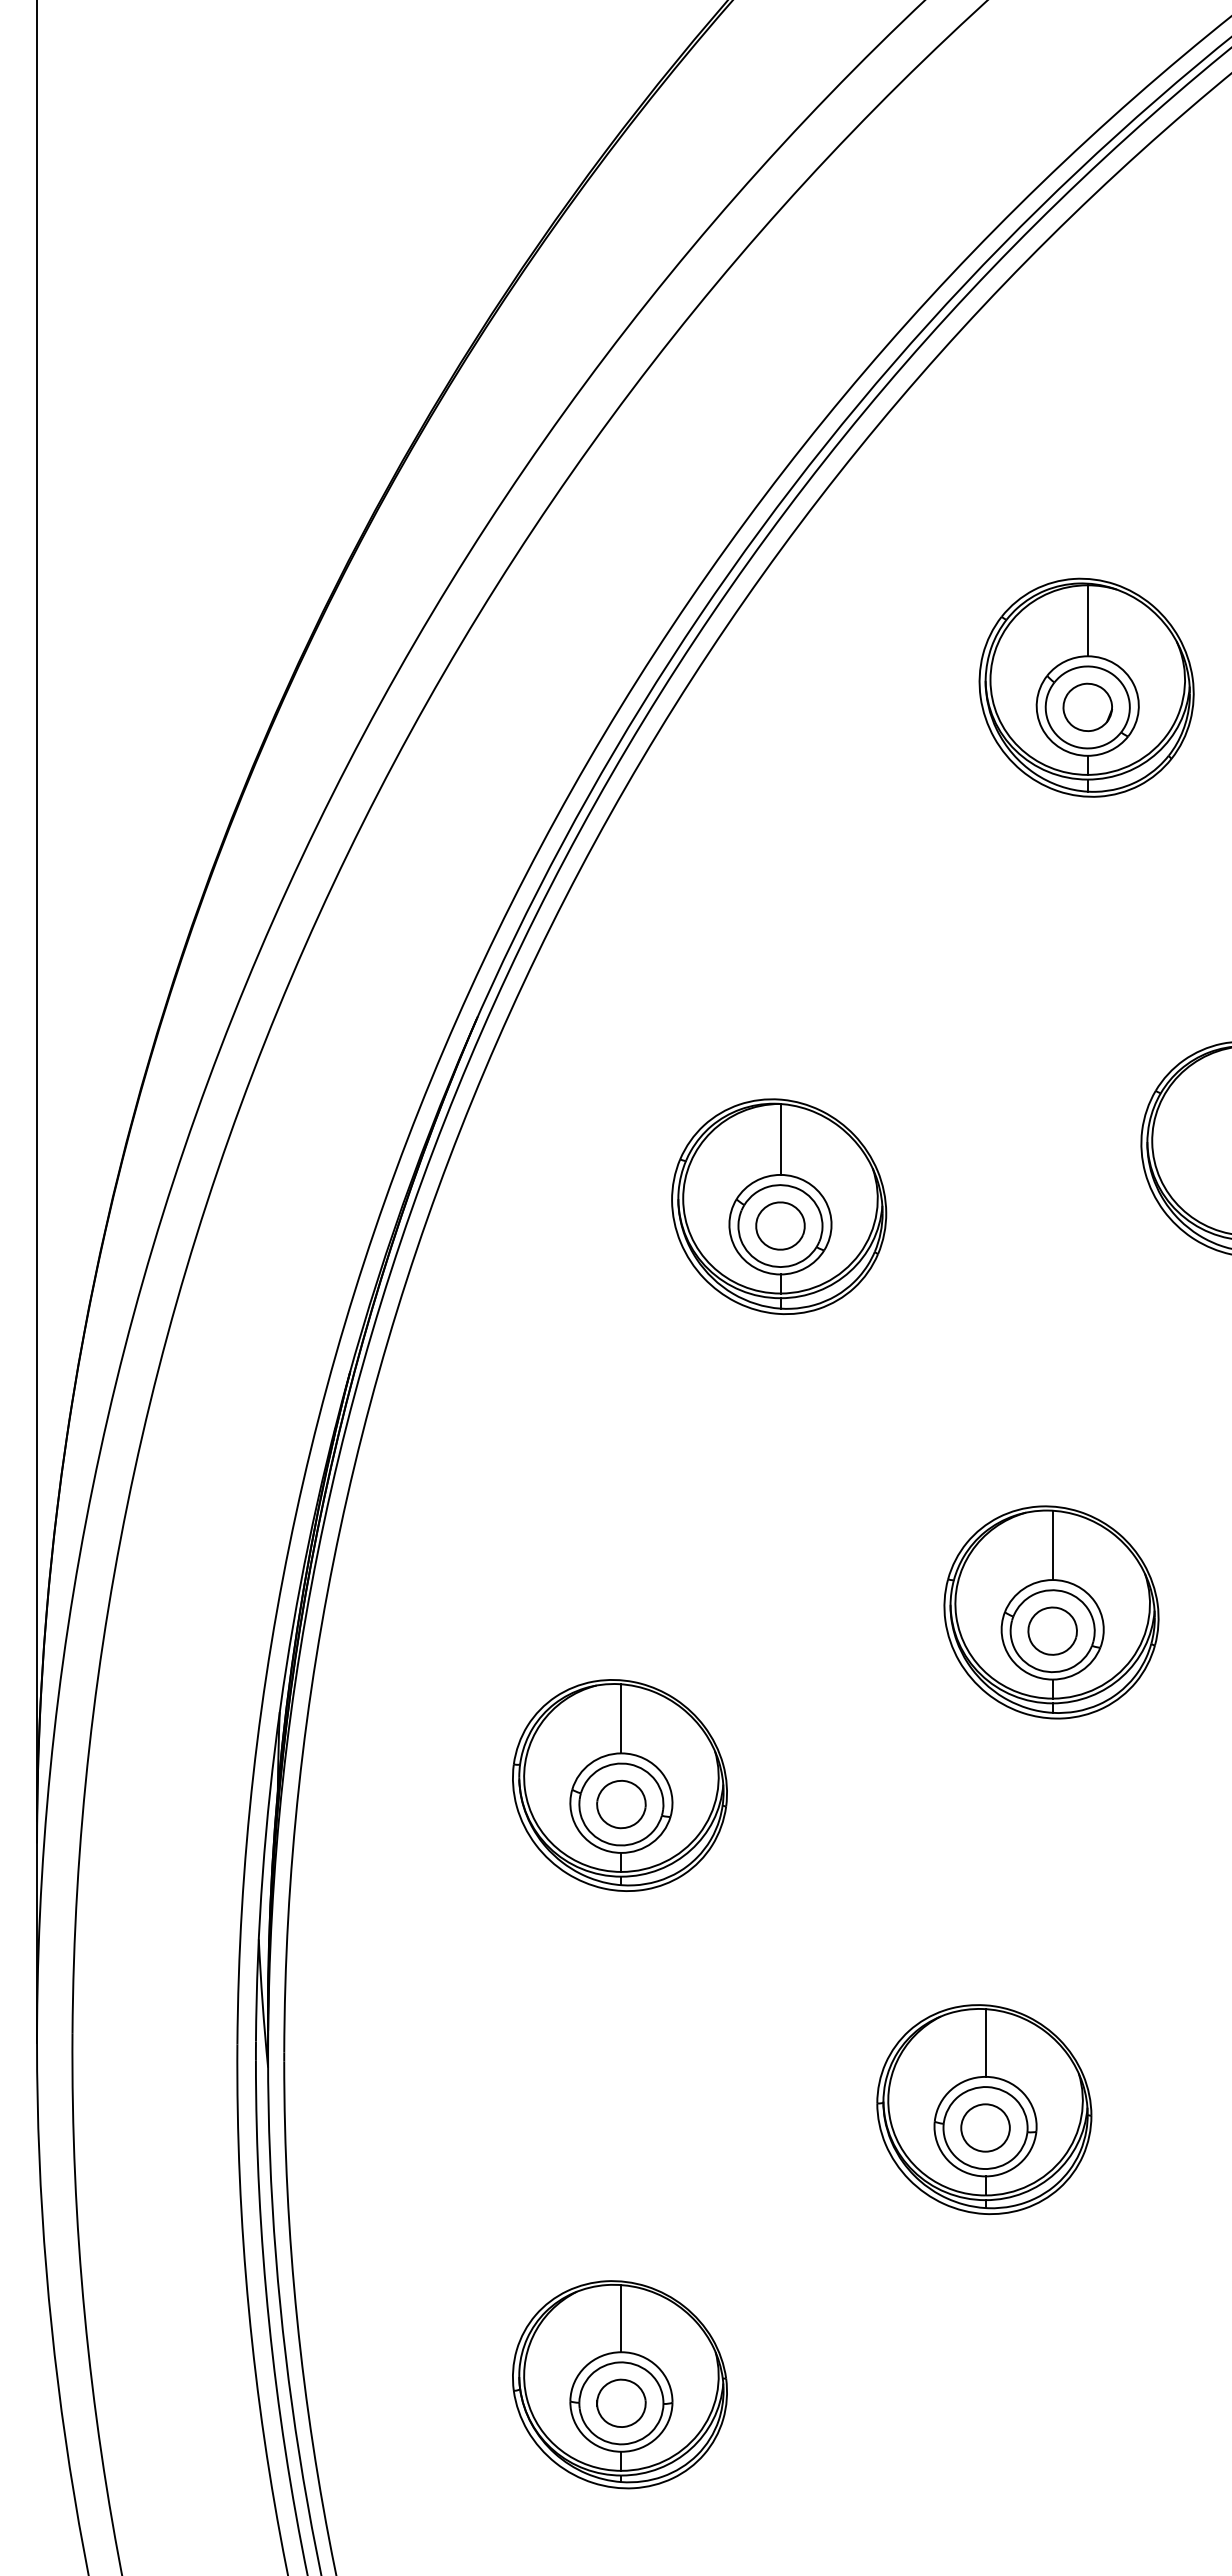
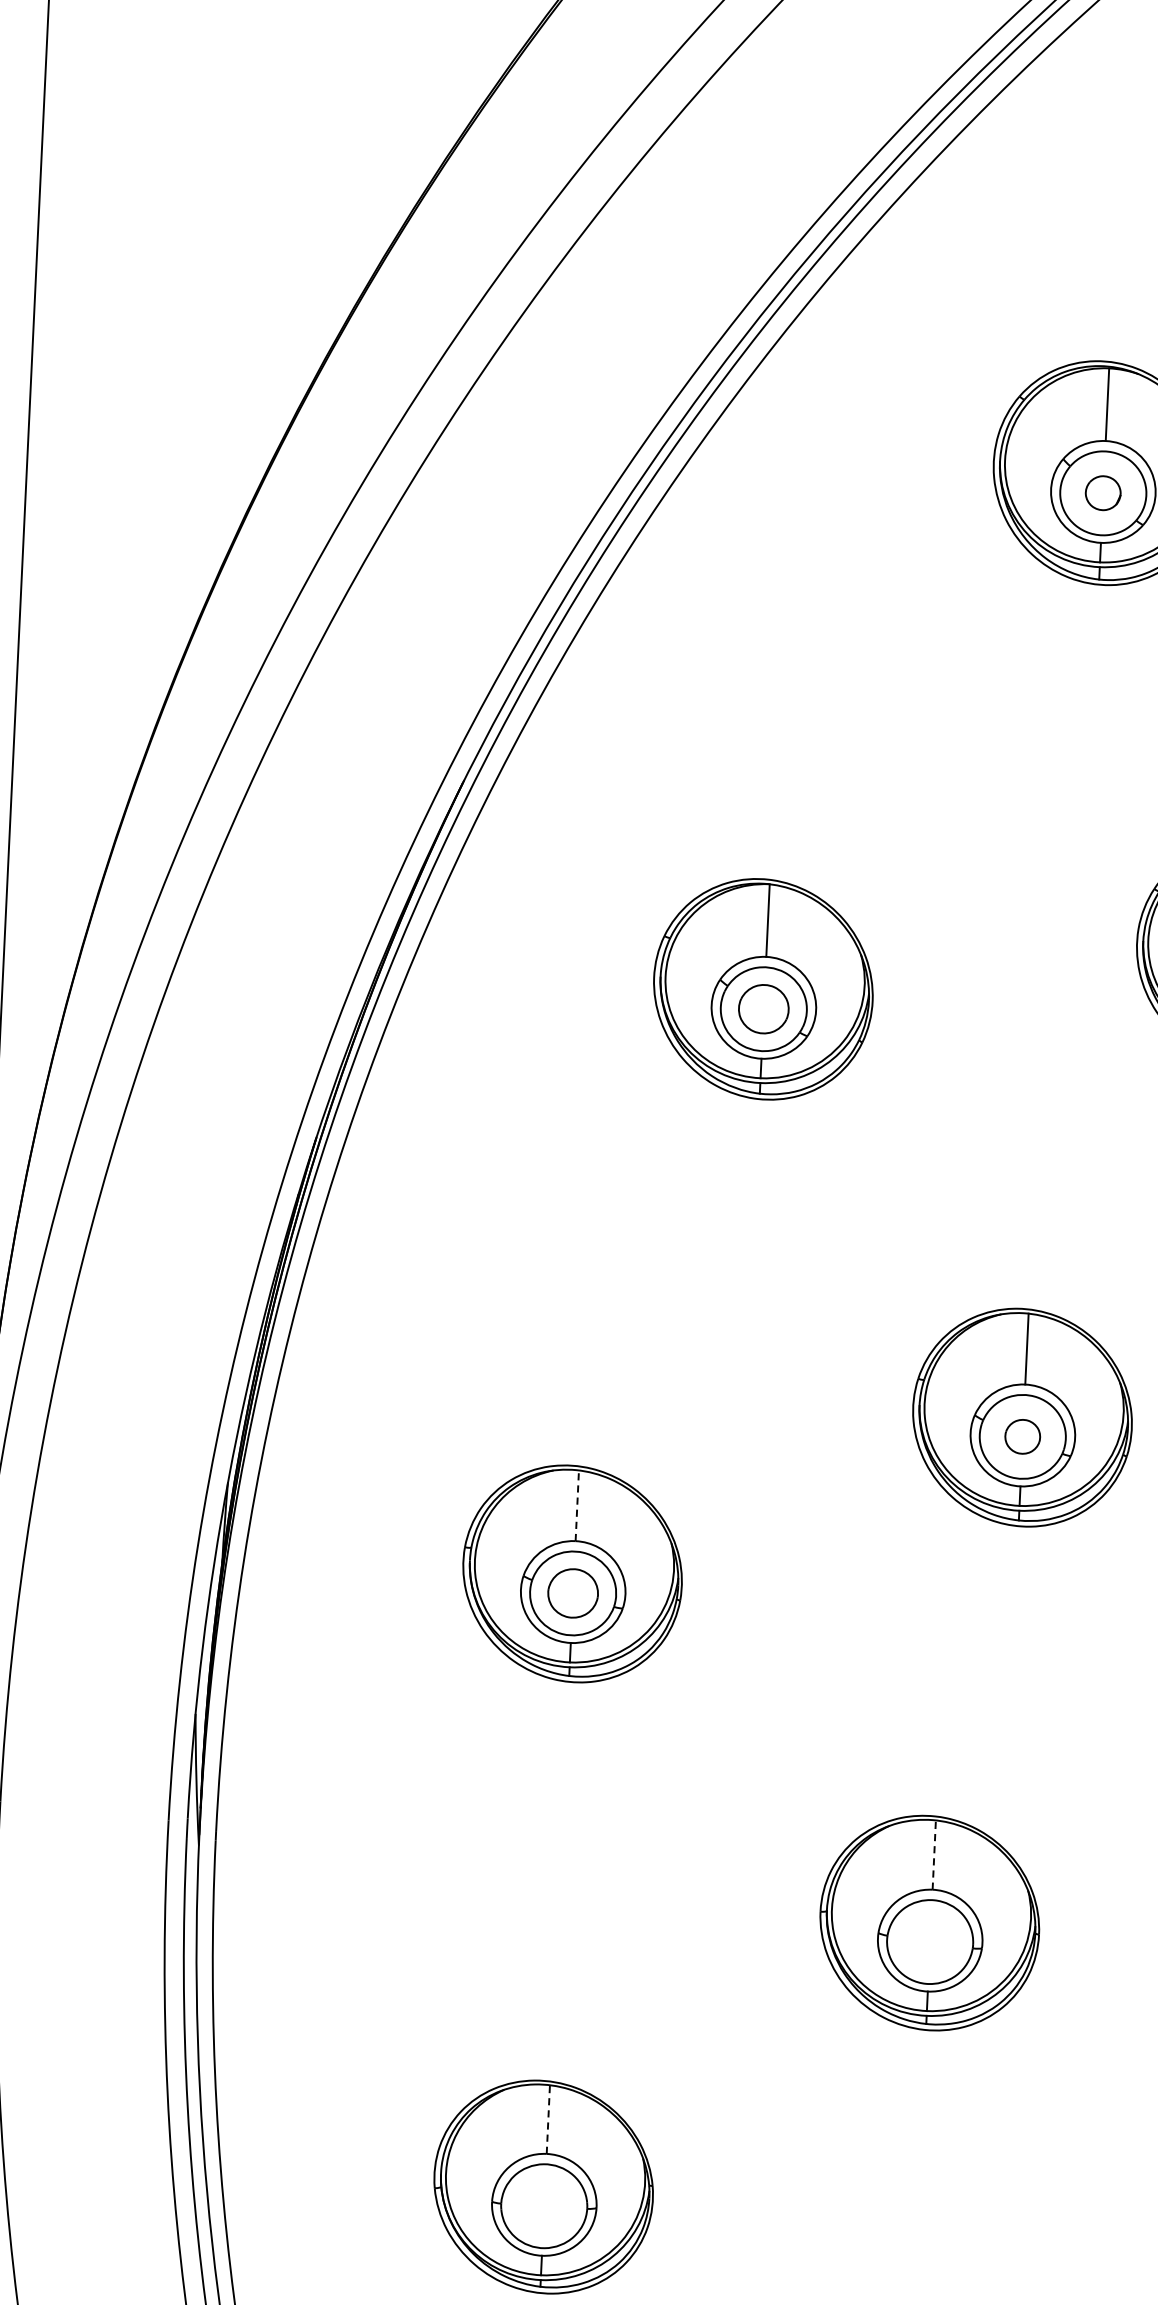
part: (1087, 706) -> (1103, 492), size x0.7
part: (1052, 1630) -> (1022, 1436), size x0.7
line: (621, 1718) -> (577, 1505), solid -> dashed
line: (985, 2043) -> (934, 1855), solid -> dashed
part: (985, 2127) -> (930, 1941), removed
line: (621, 2318) -> (548, 2119), solid -> dashed
part: (621, 2402) -> (544, 2205), removed

